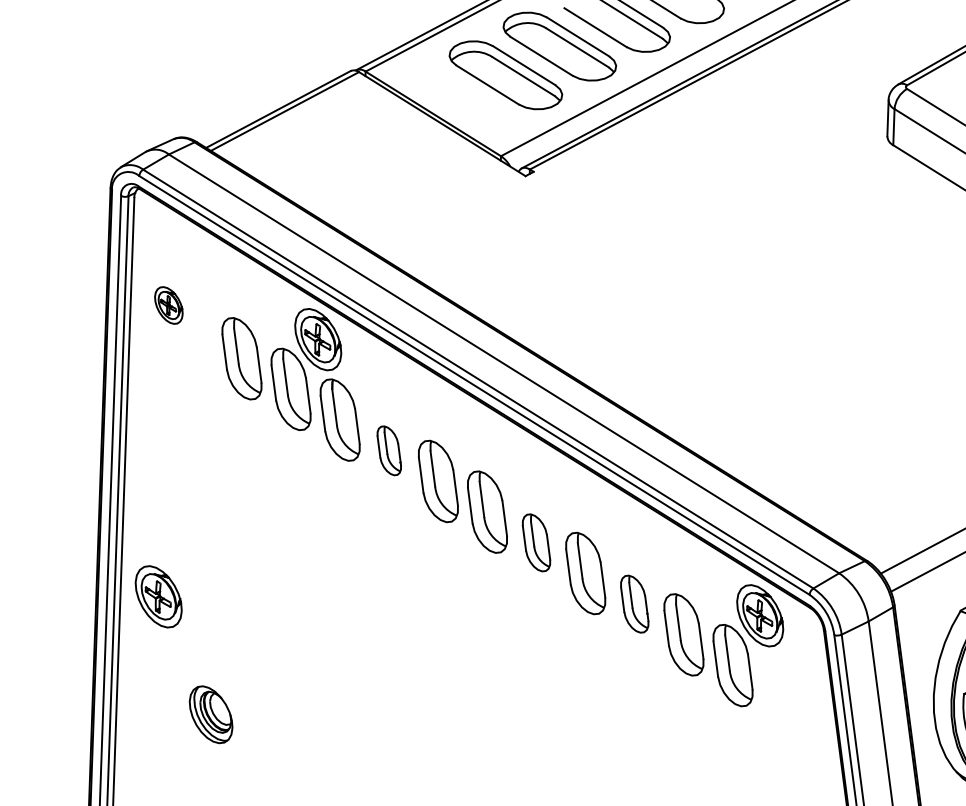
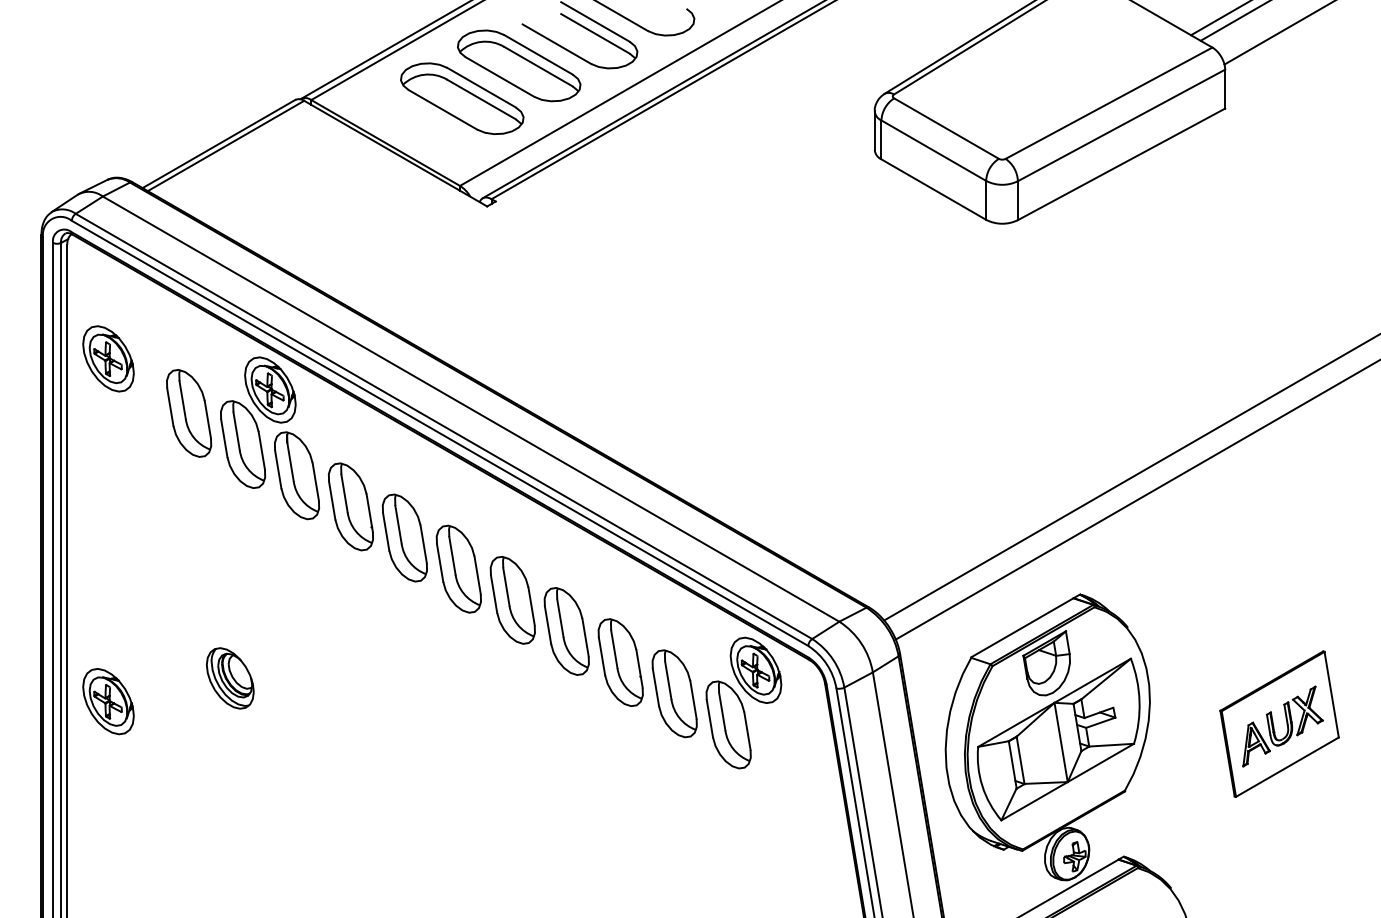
part: (168, 305) -> (108, 358), size x1.67
part: (388, 450) -> (350, 506), size x1.67
part: (536, 542) -> (512, 600), size x1.43
part: (158, 596) -> (108, 701), moved
part: (634, 604) -> (620, 662), size x1.43
part: (211, 714) -> (230, 678), moved

